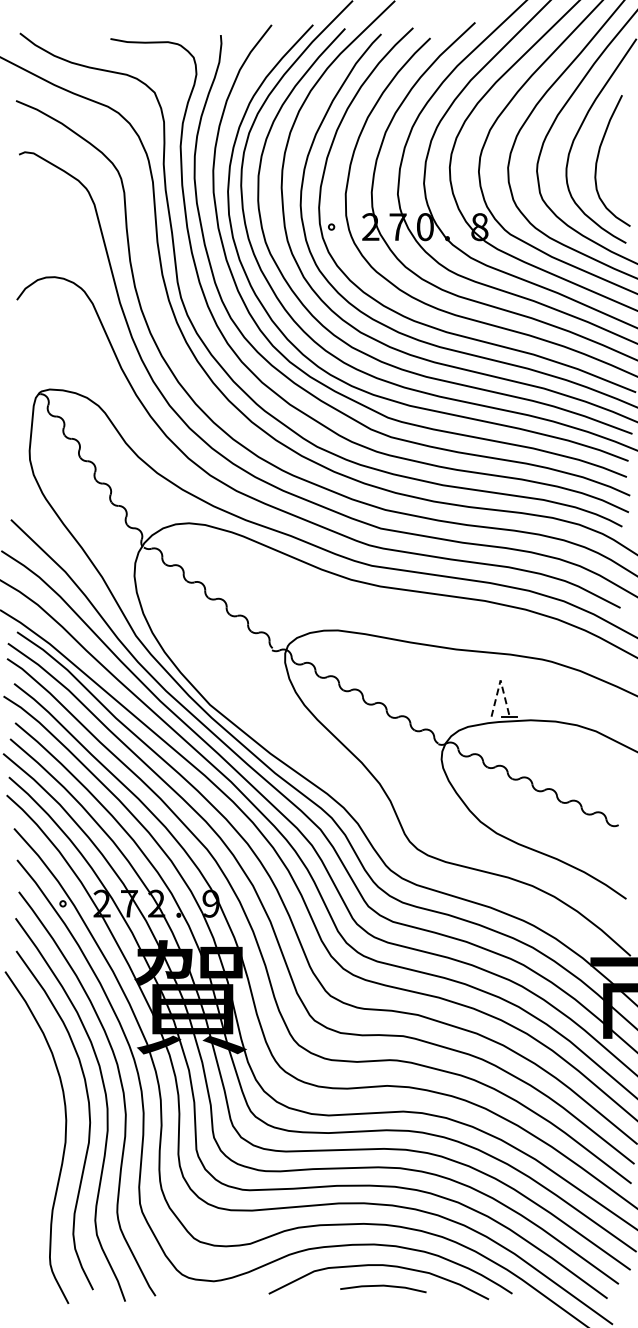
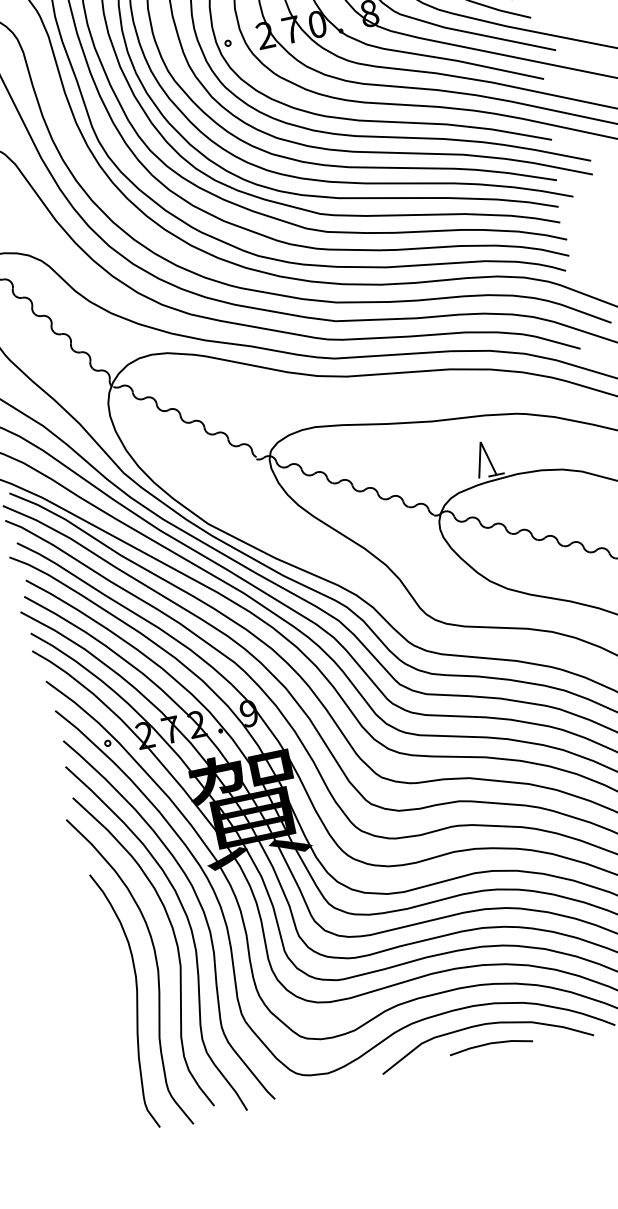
line: (500, 680) -> (480, 442), dashed -> solid
curve: (37, 1165) -> (136, 998), added

